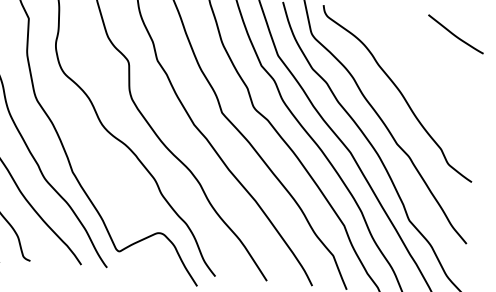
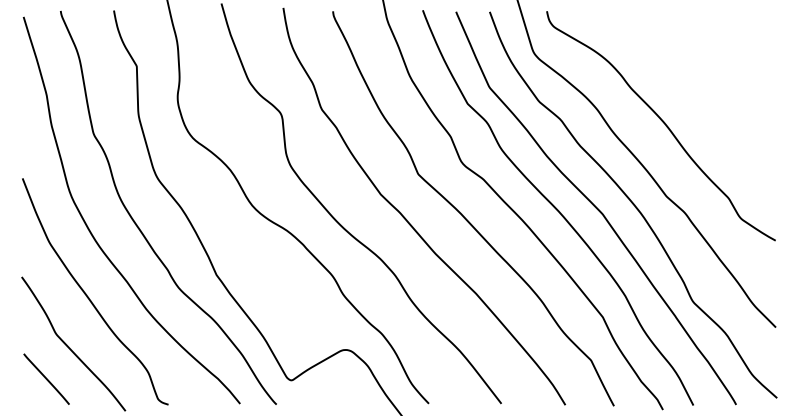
curve: (455, 35) -> (735, 37), removed

